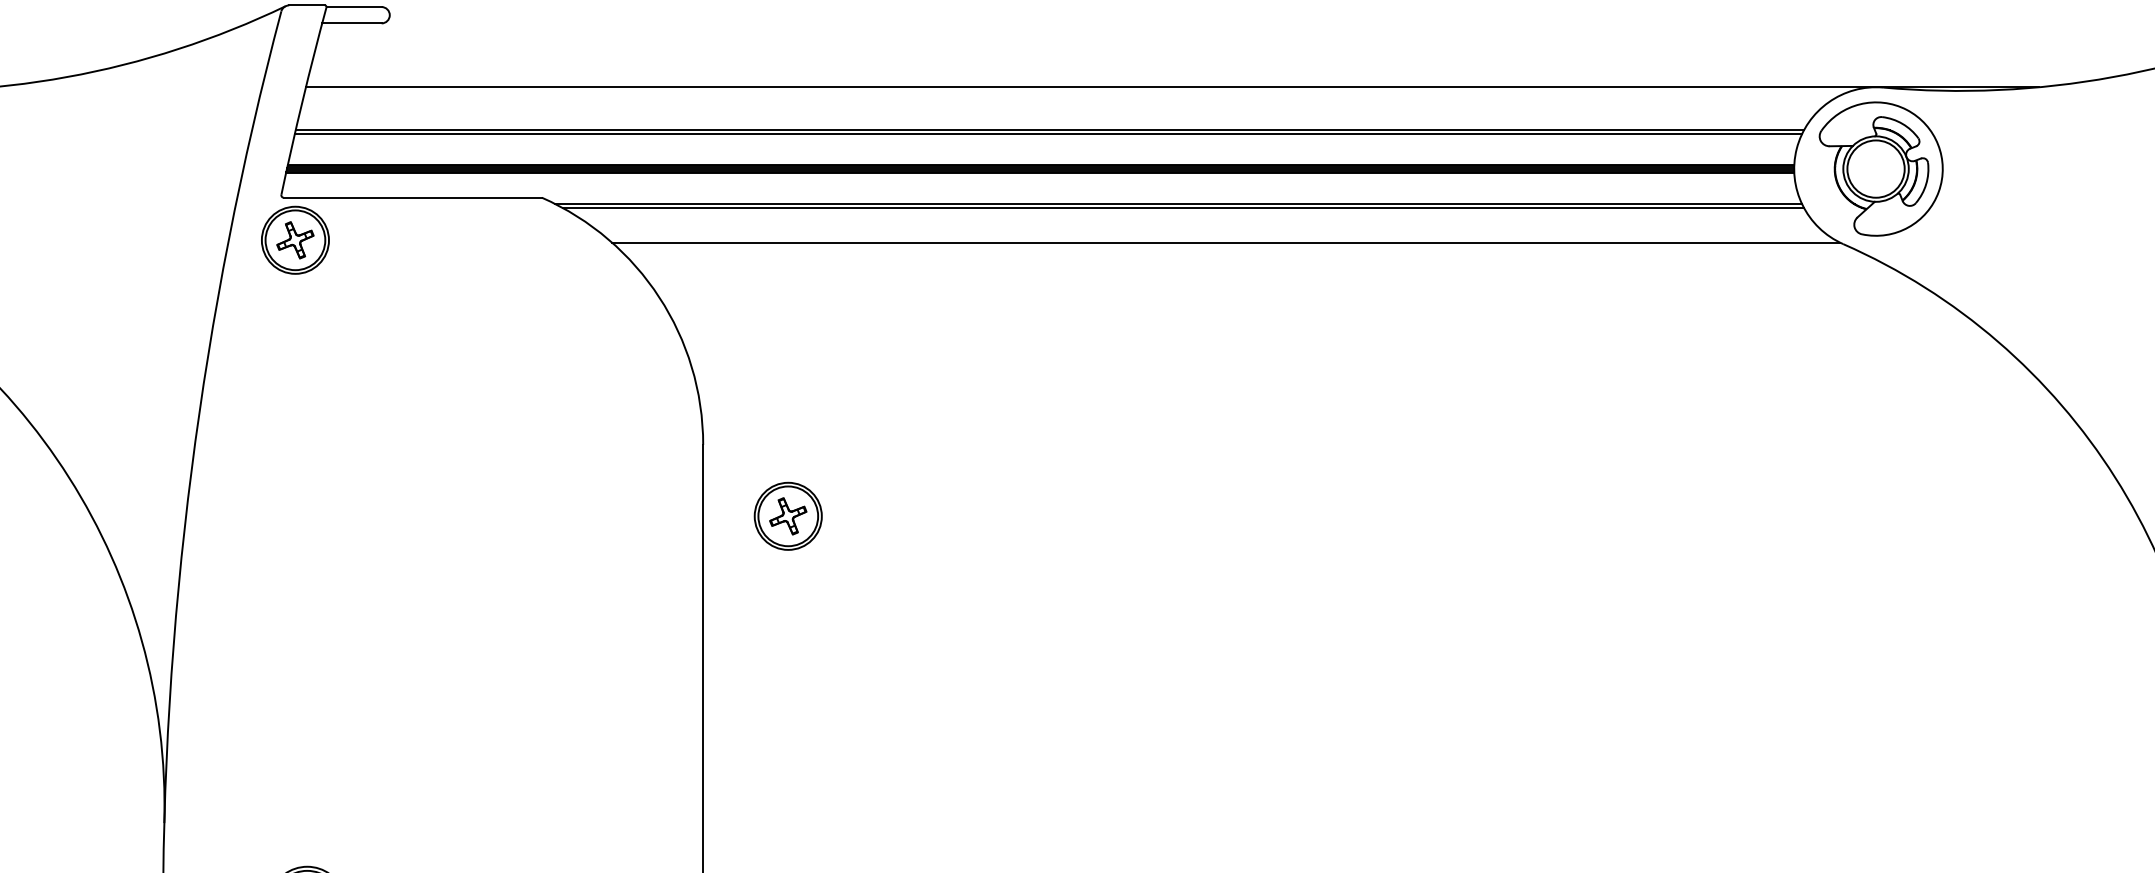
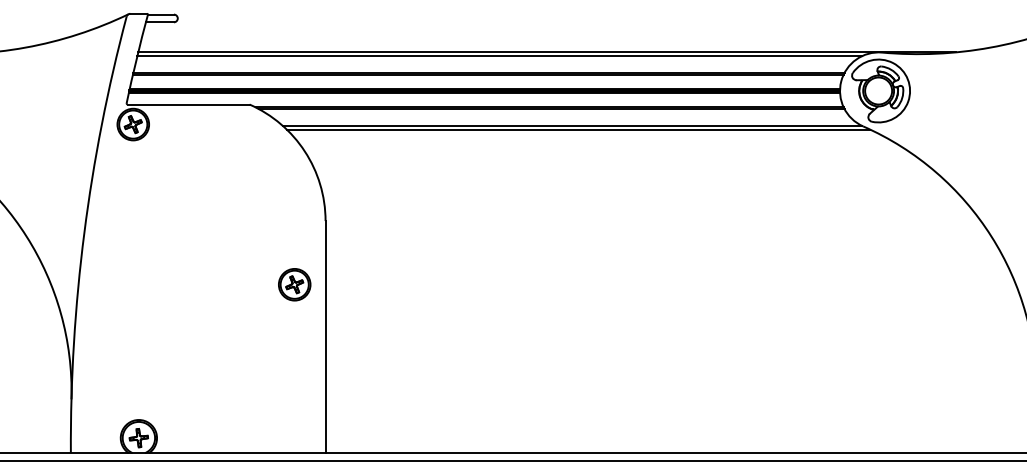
line: (1072, 95) -> (499, 56), added
line: (1239, 250) -> (578, 129), added
part: (787, 515) -> (294, 284), moved

